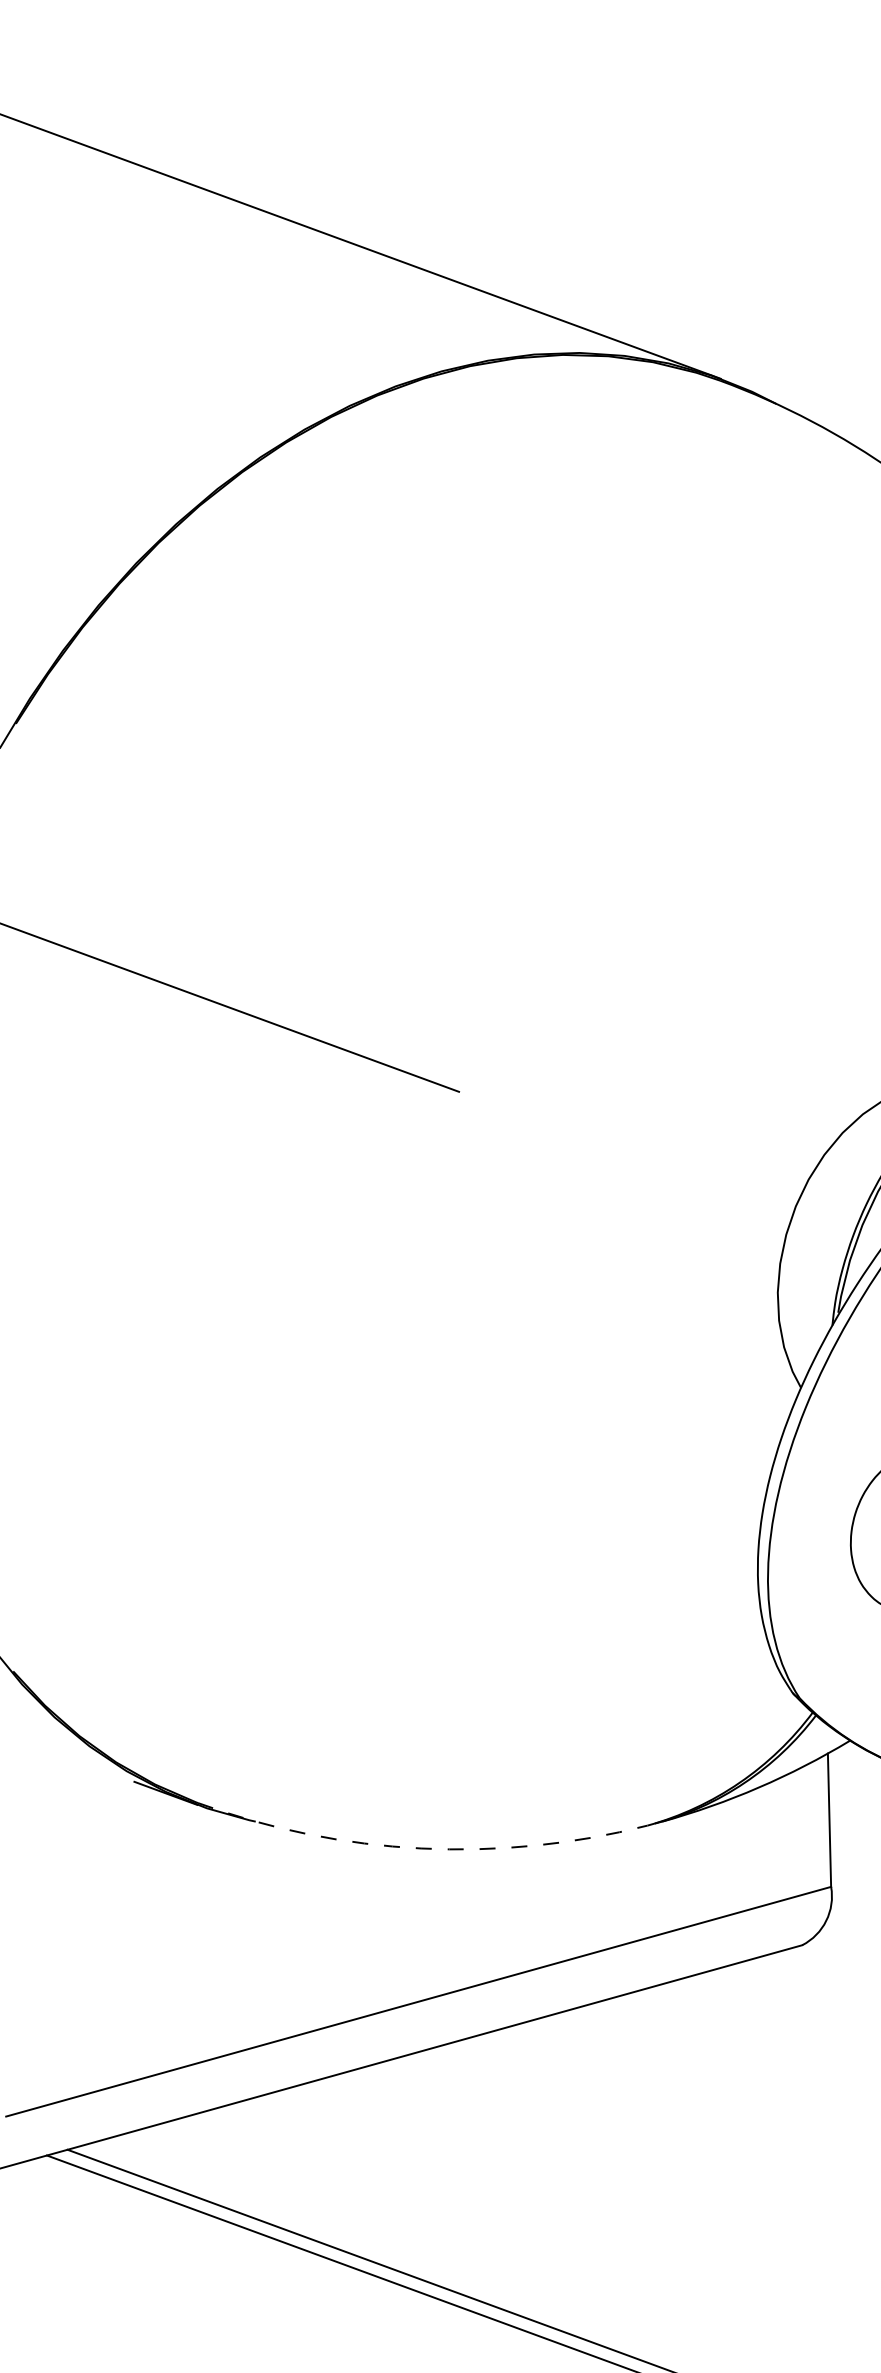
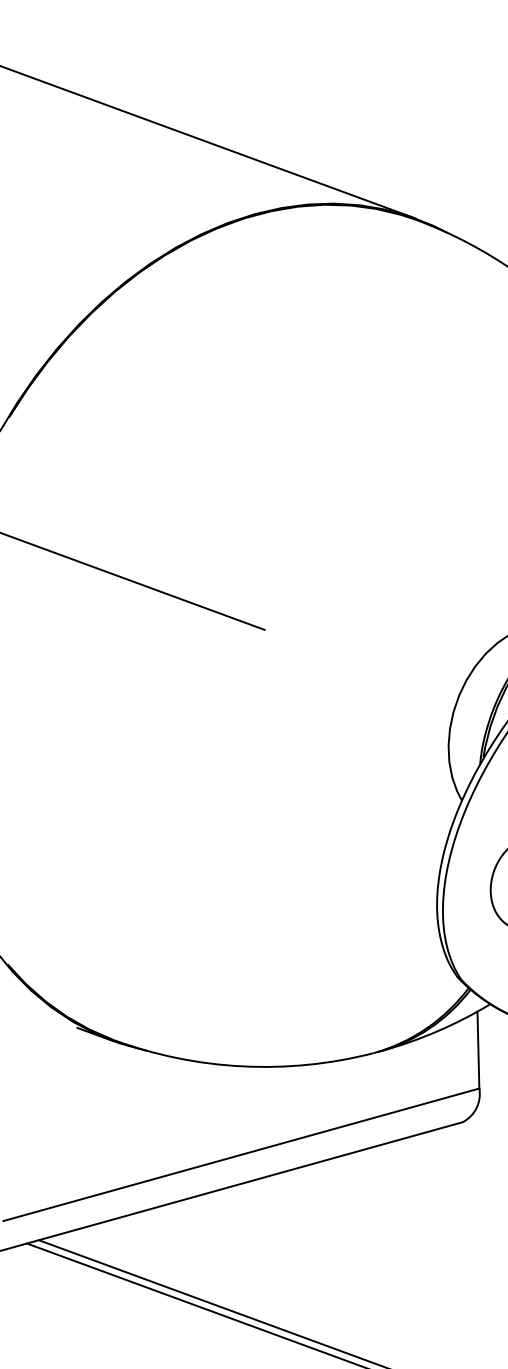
arc: (420, 1848) -> (242, 1066), dashed -> solid

